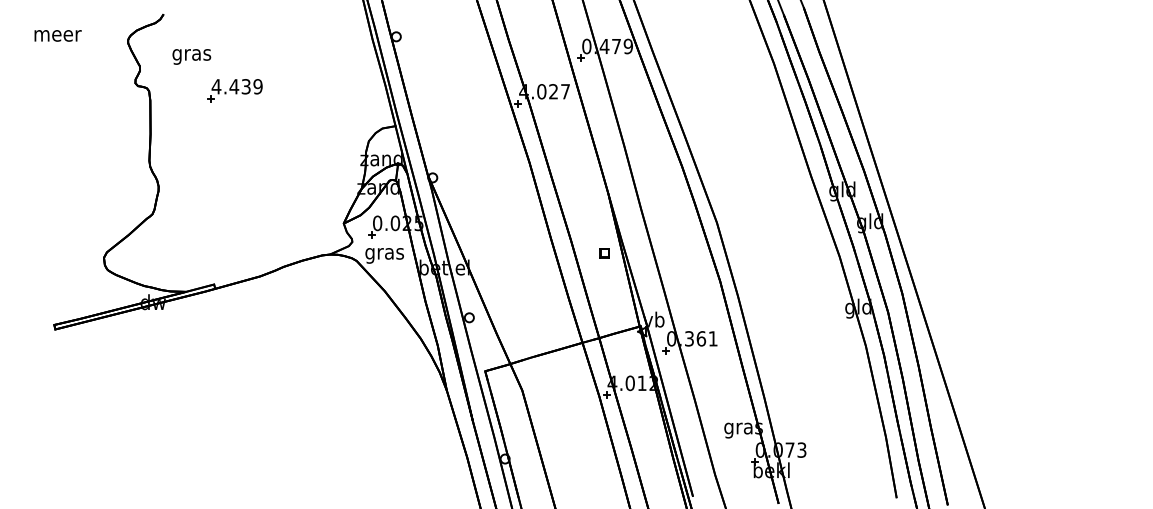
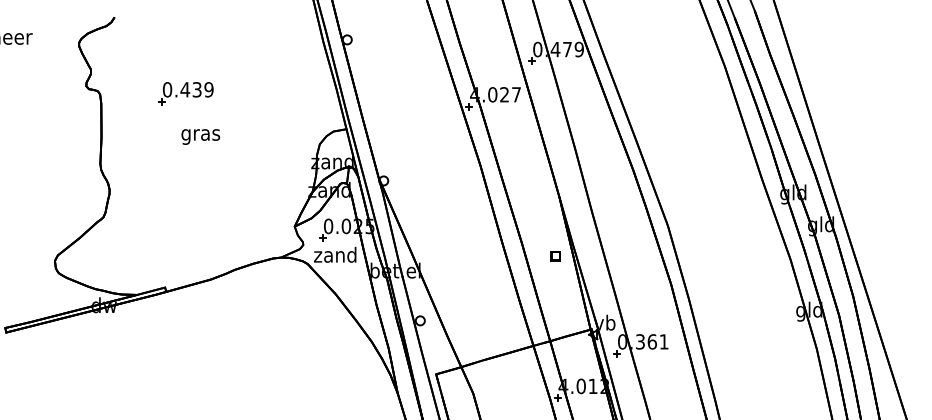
text: (191, 56) -> (200, 136), moved
text: (216, 86) -> (167, 89), 4.439 -> 0.439
text: (384, 253) -> (335, 256), gras -> zand

